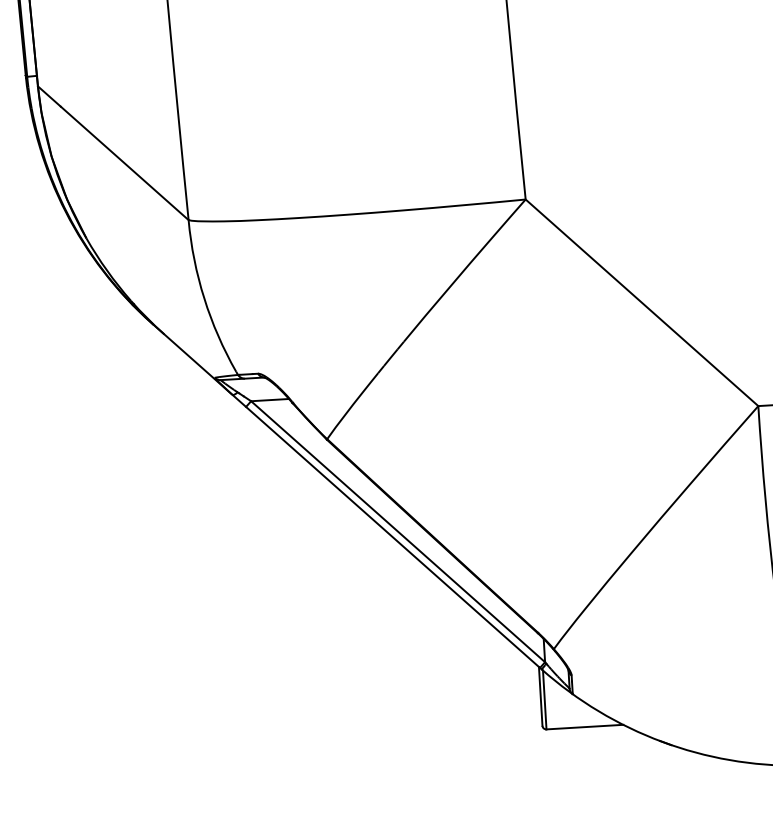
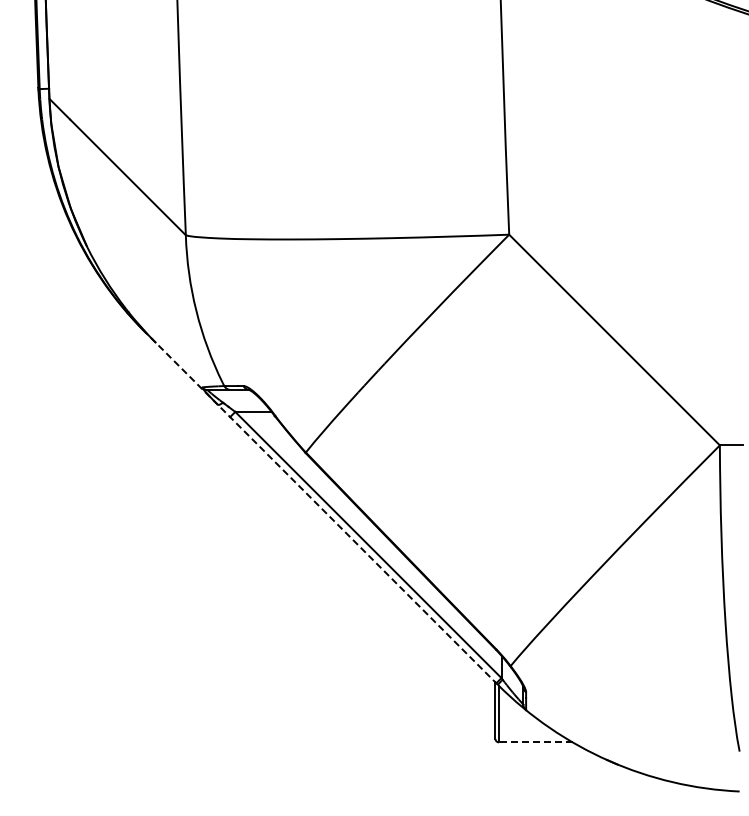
line: (346, 496) -> (321, 508), solid -> dashed
line: (584, 727) -> (535, 742), solid -> dashed

